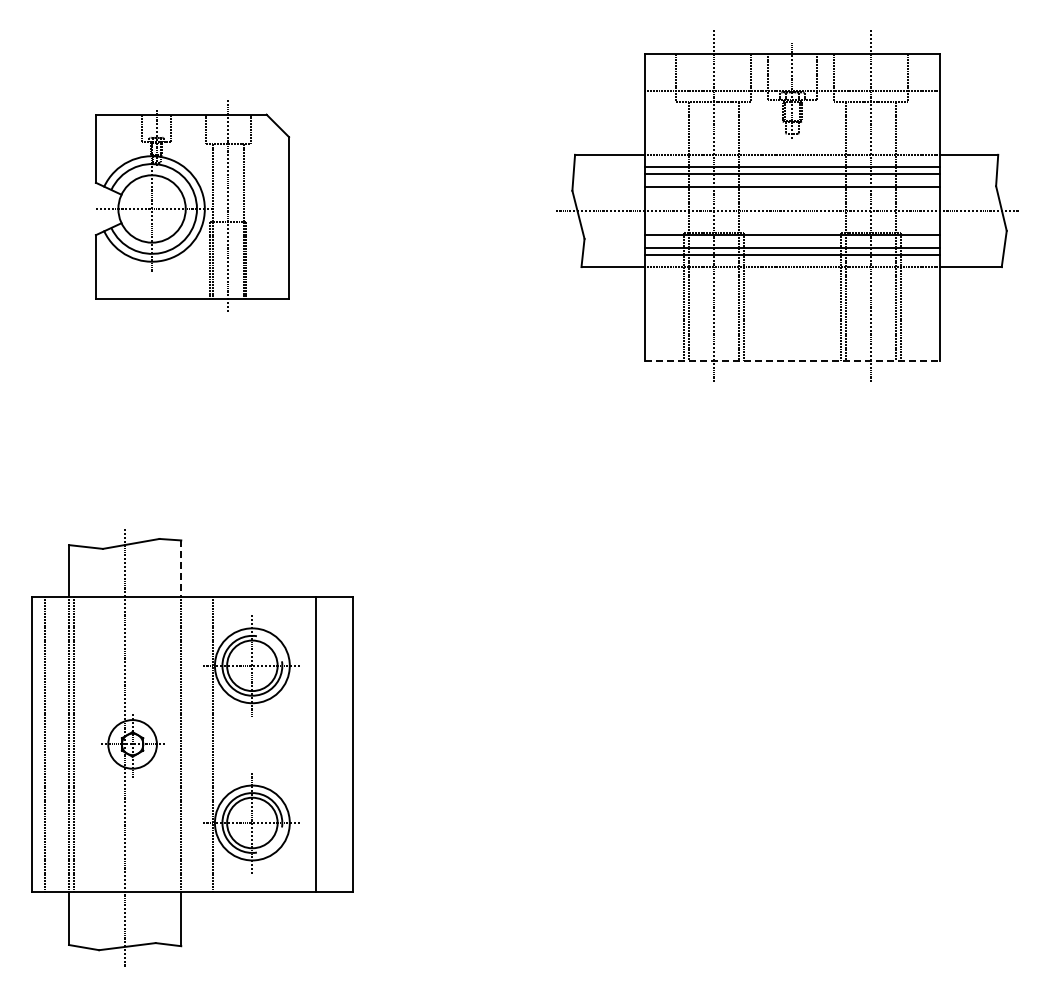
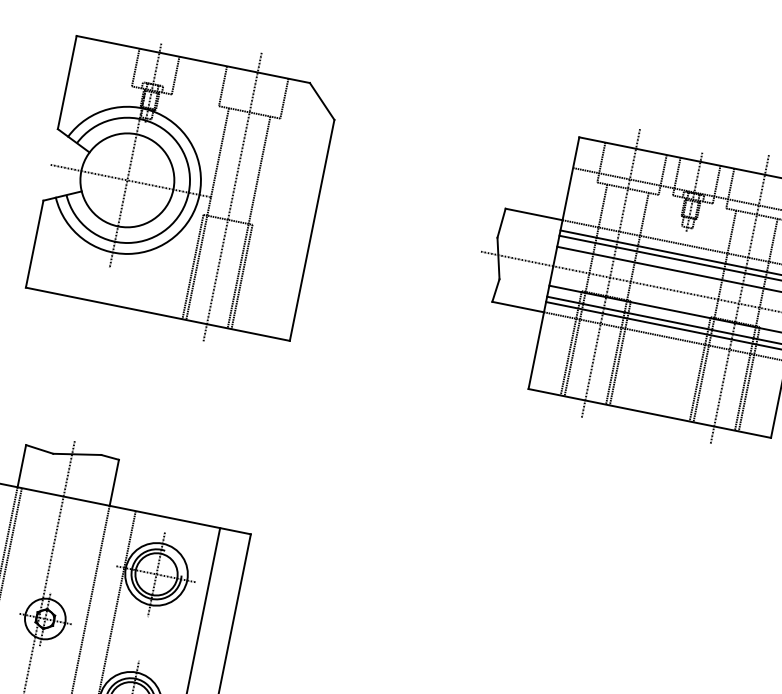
part: (192, 205) -> (183, 187), size x1.67
line: (792, 360) -> (649, 413), dashed -> solid
line: (181, 569) -> (114, 483), dashed -> solid

